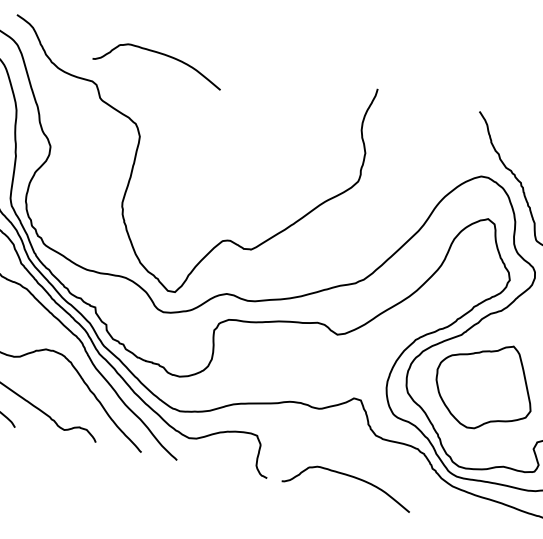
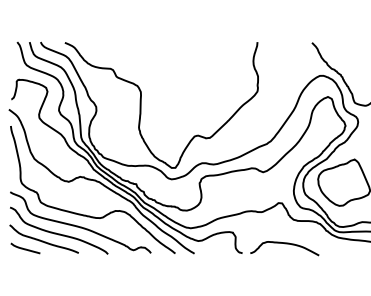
curve: (159, 55) -> (142, 48), removed

